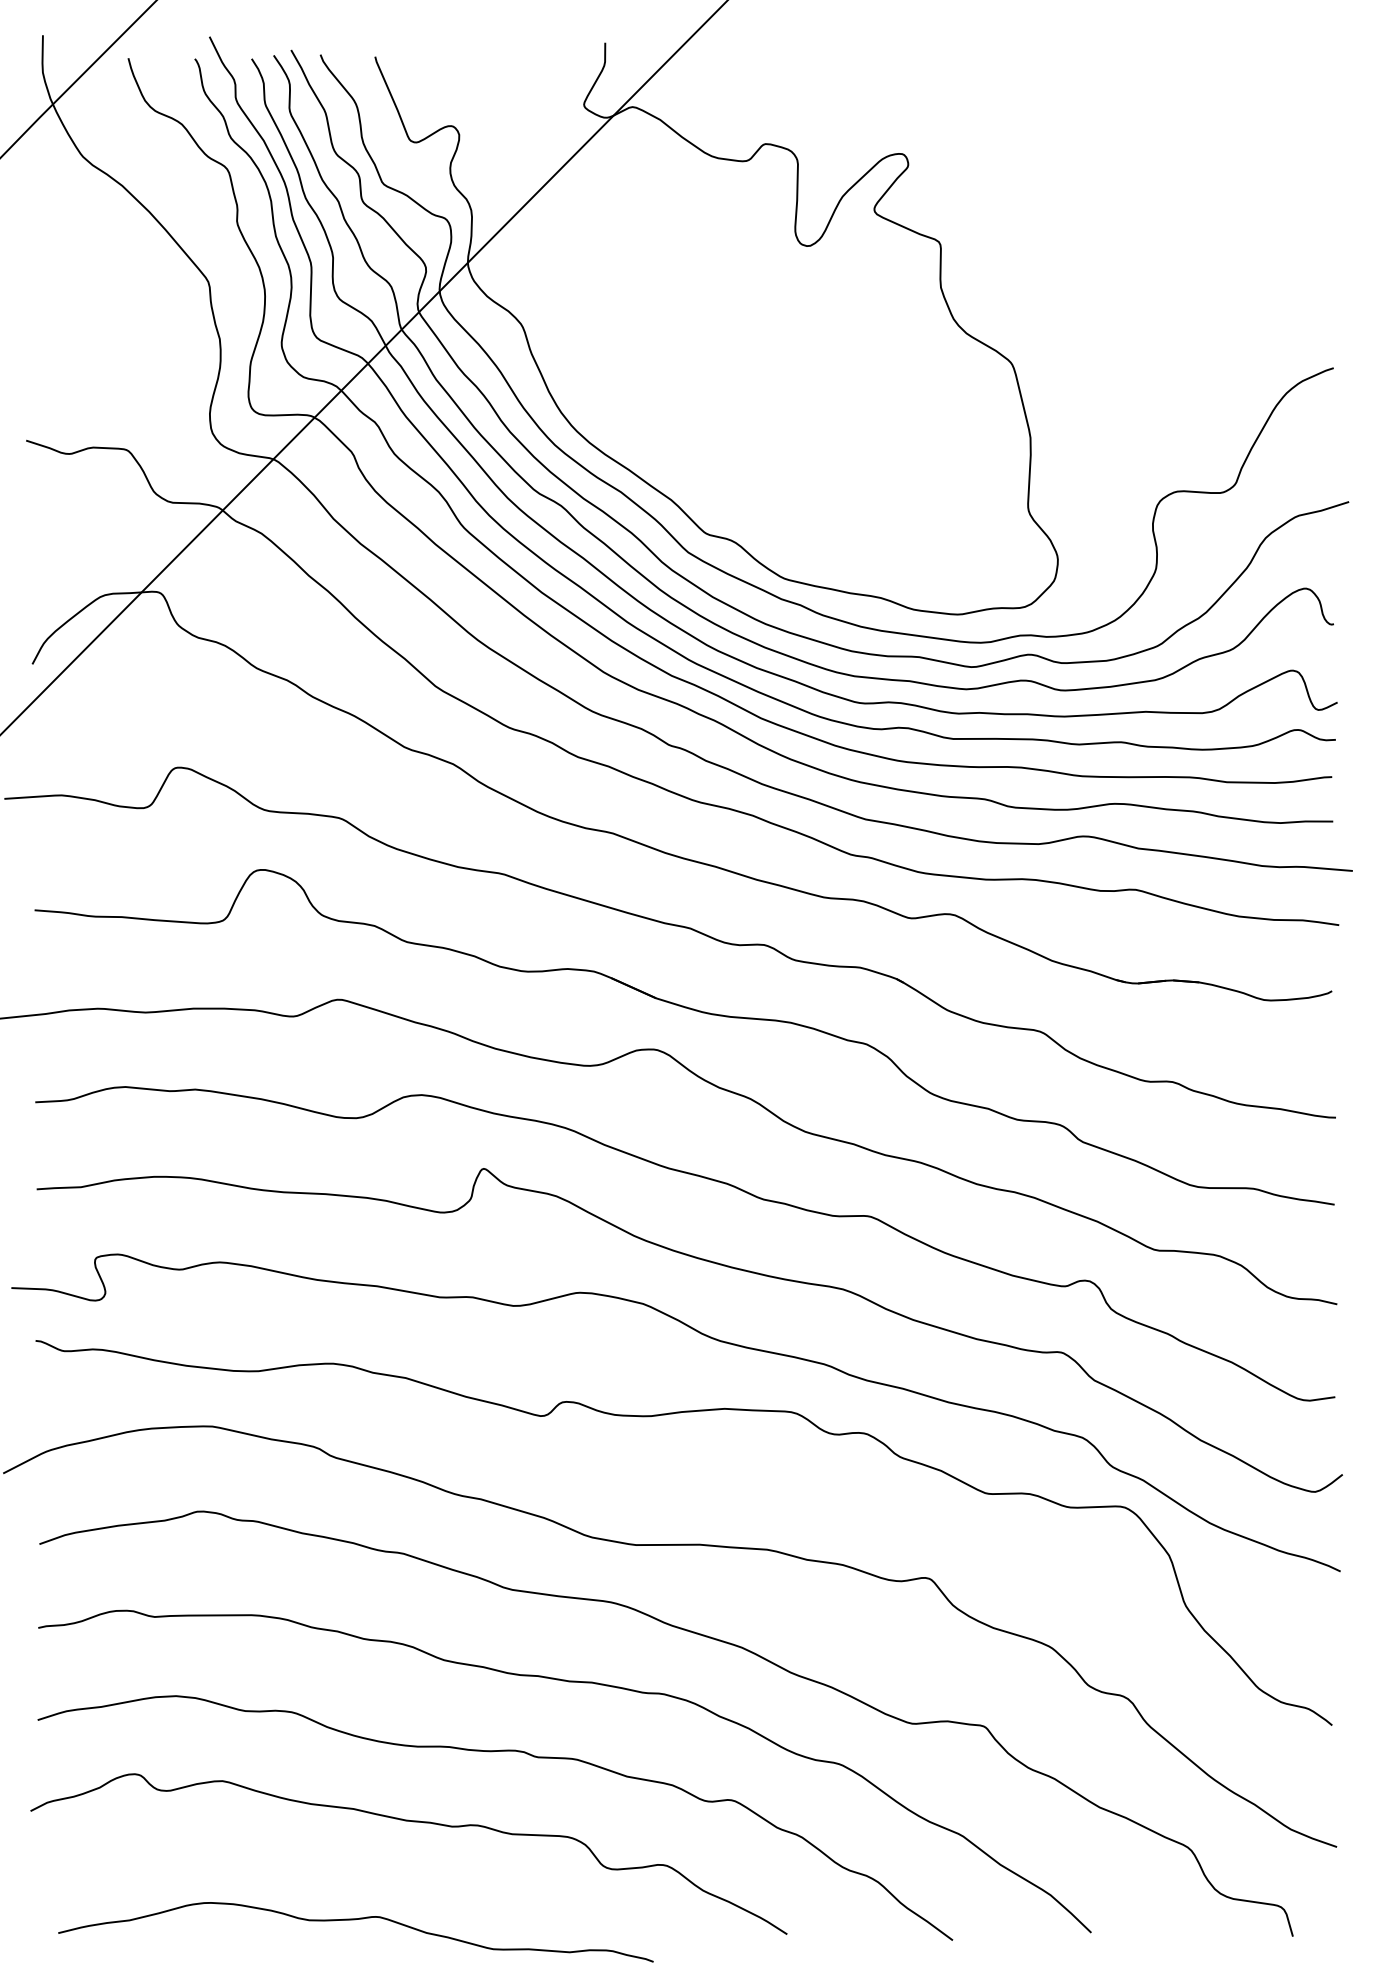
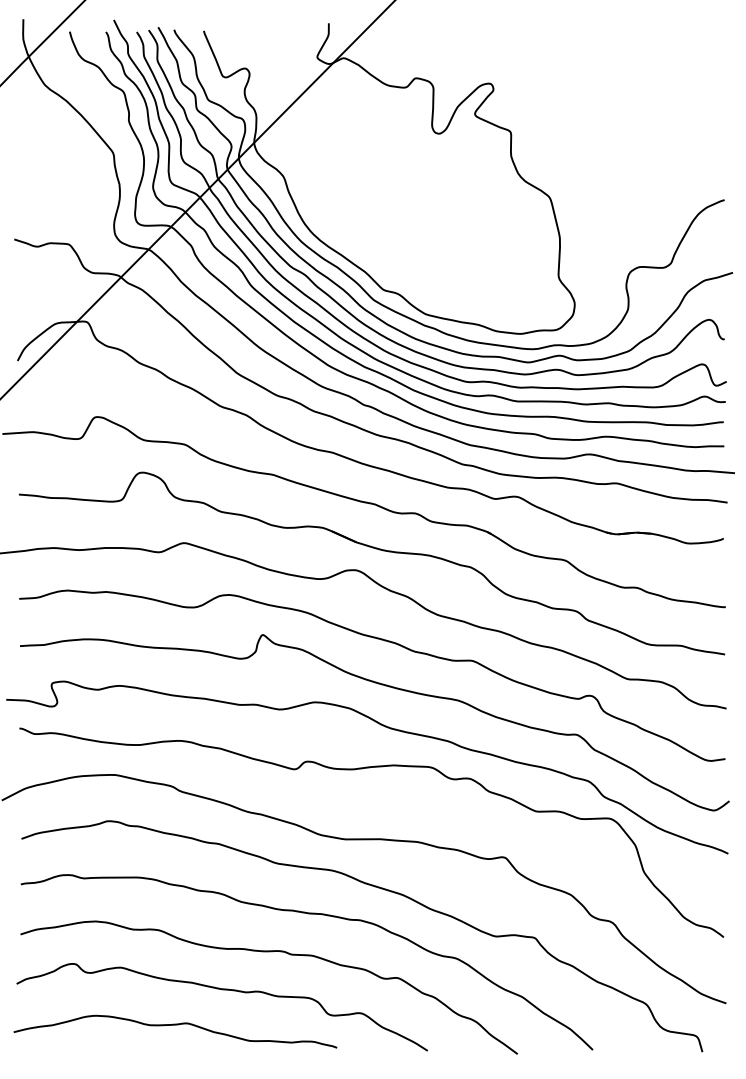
curve: (356, 1920) -> (175, 1025), moved

